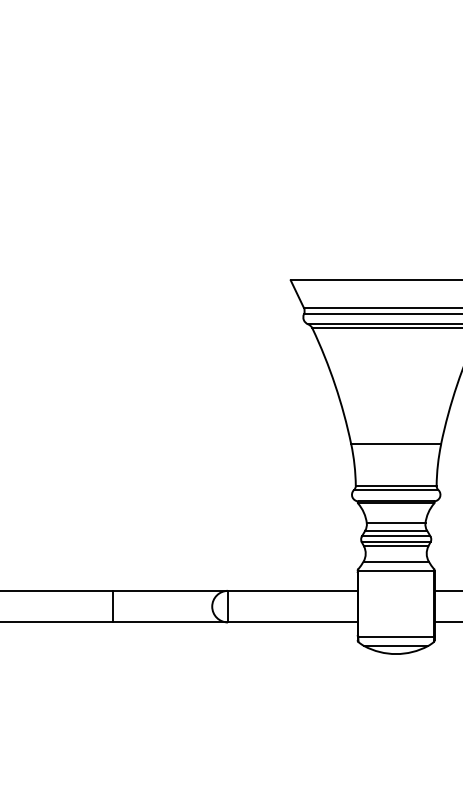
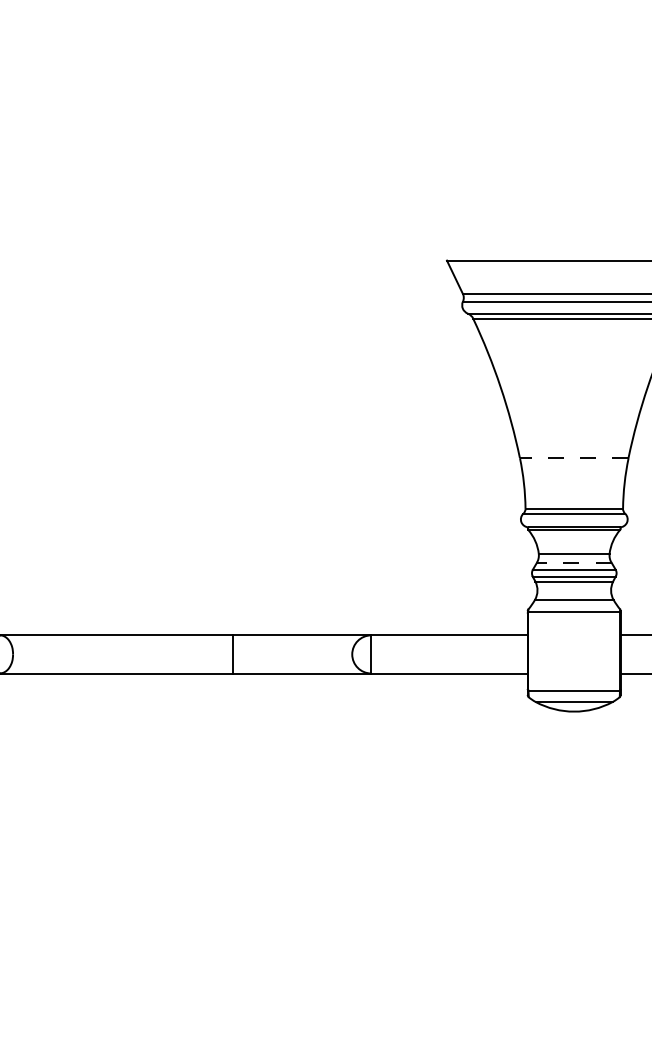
line: (395, 444) -> (573, 458), solid -> dashed
line: (395, 530) -> (573, 562), solid -> dashed

